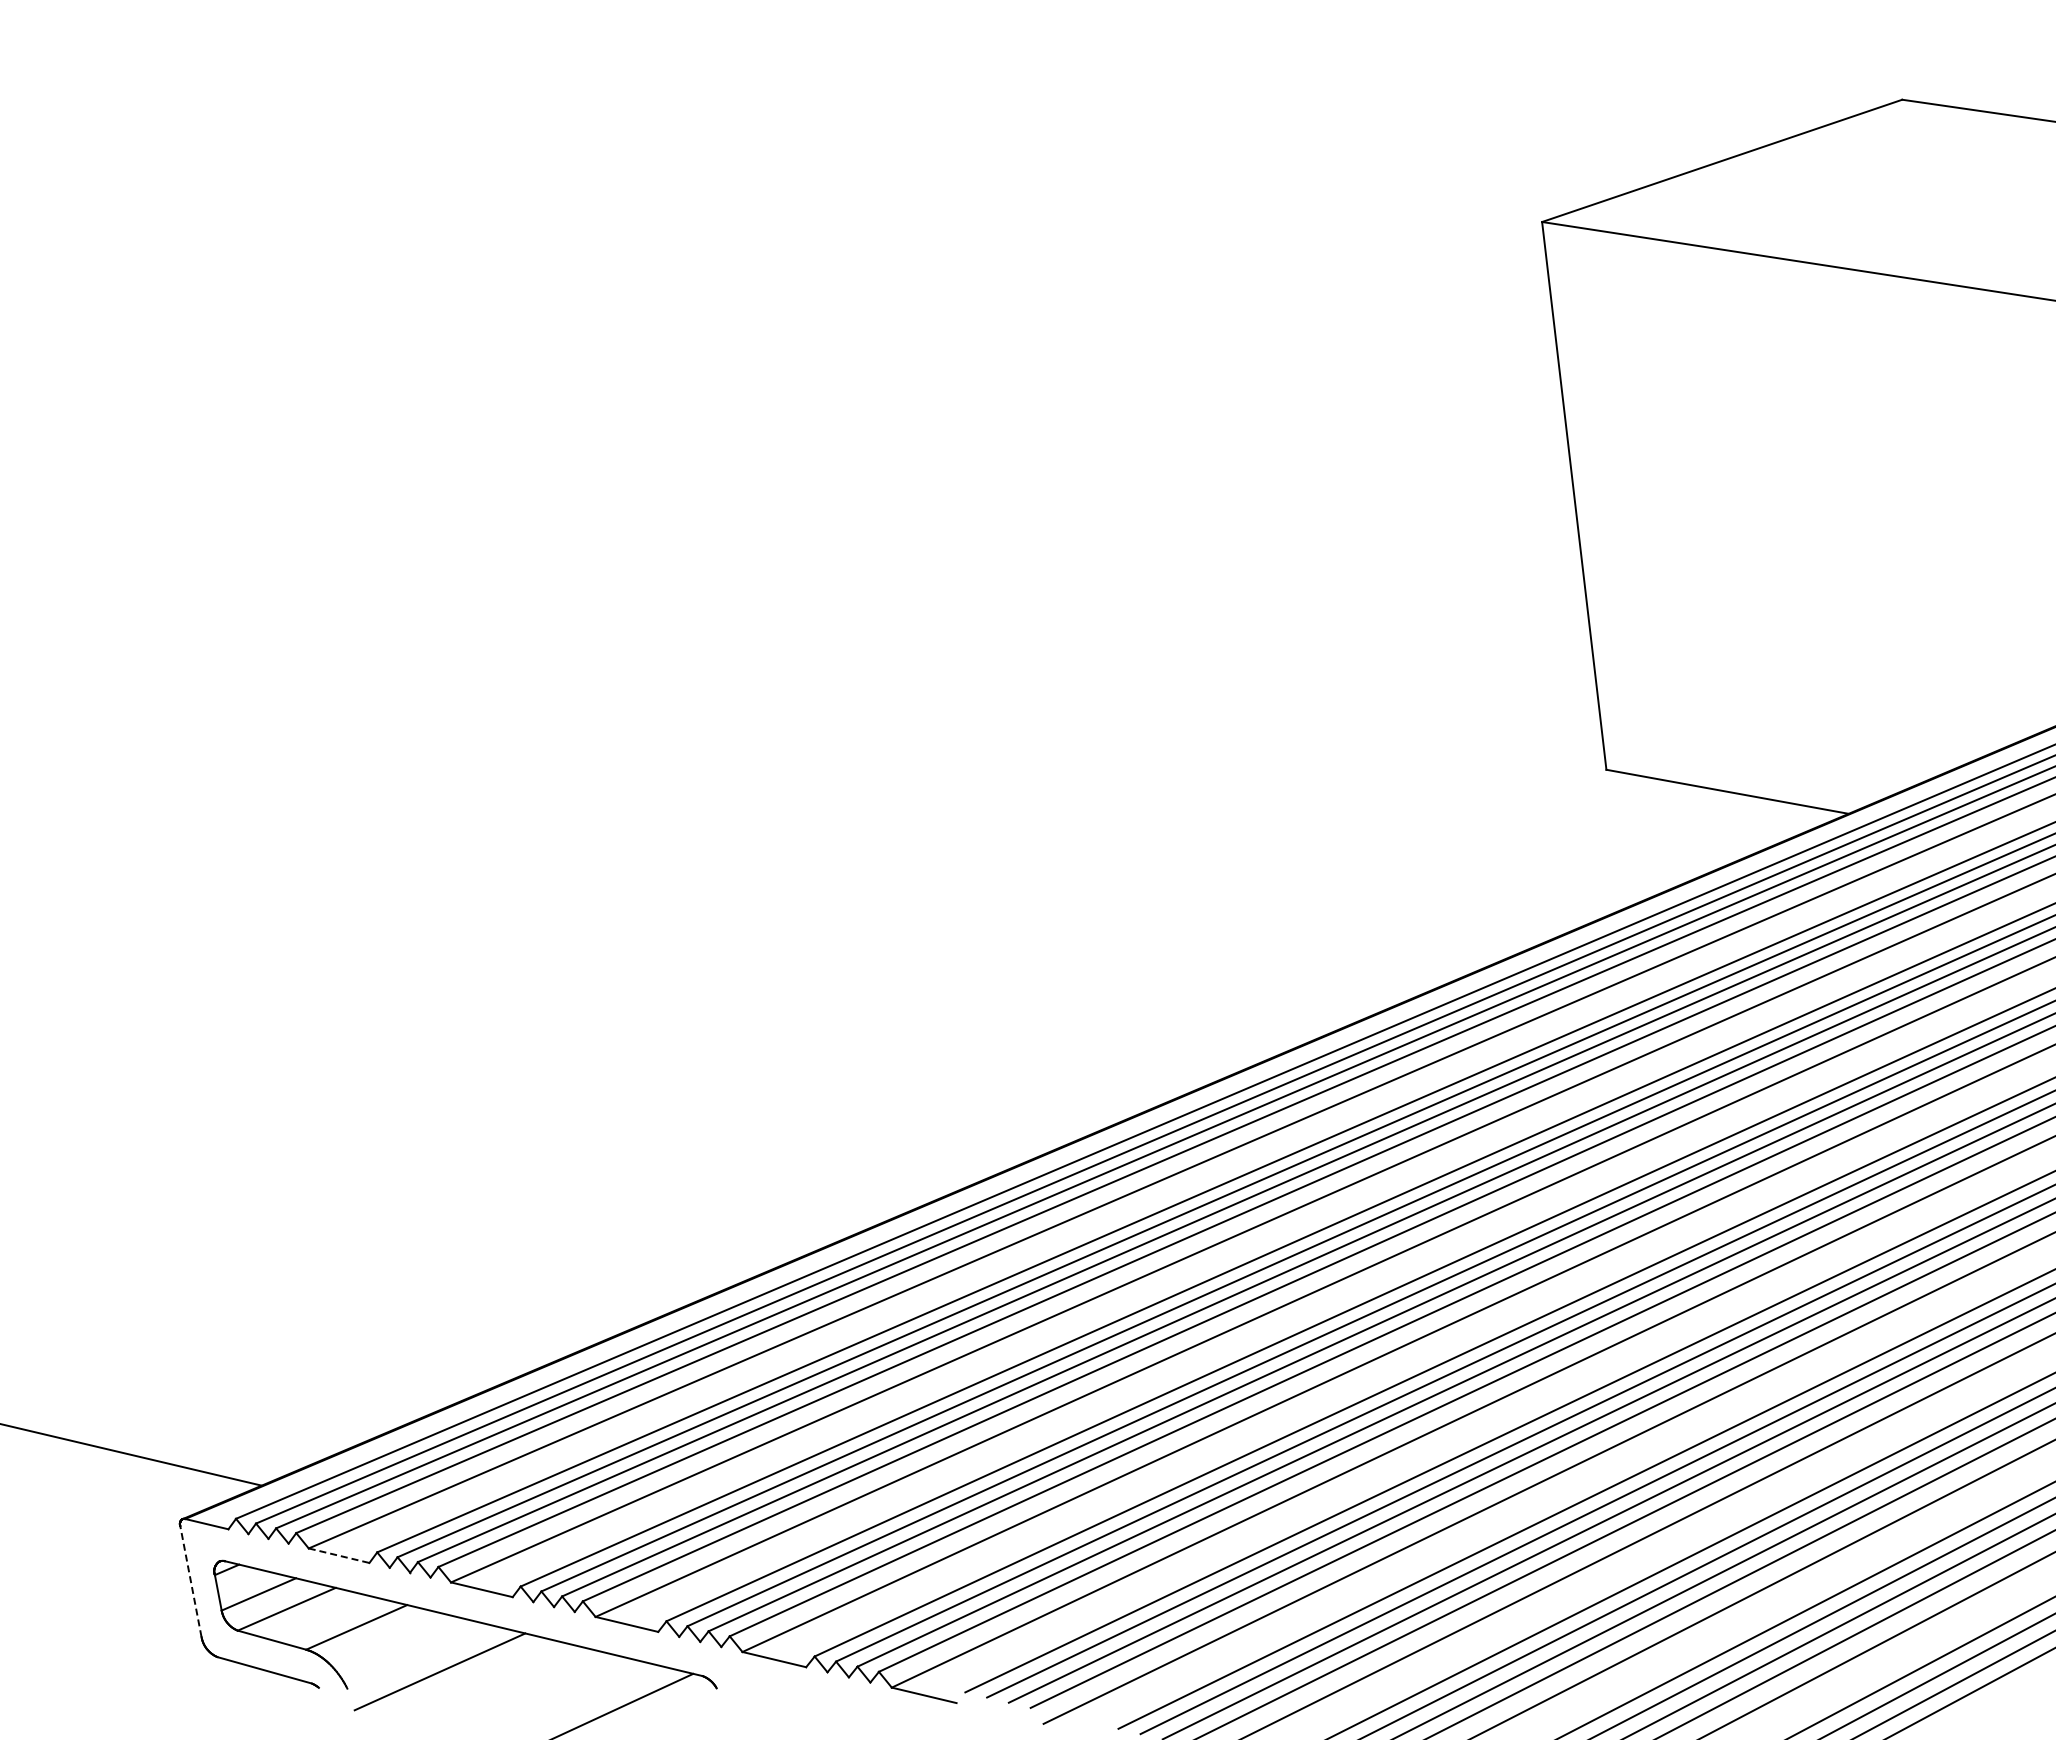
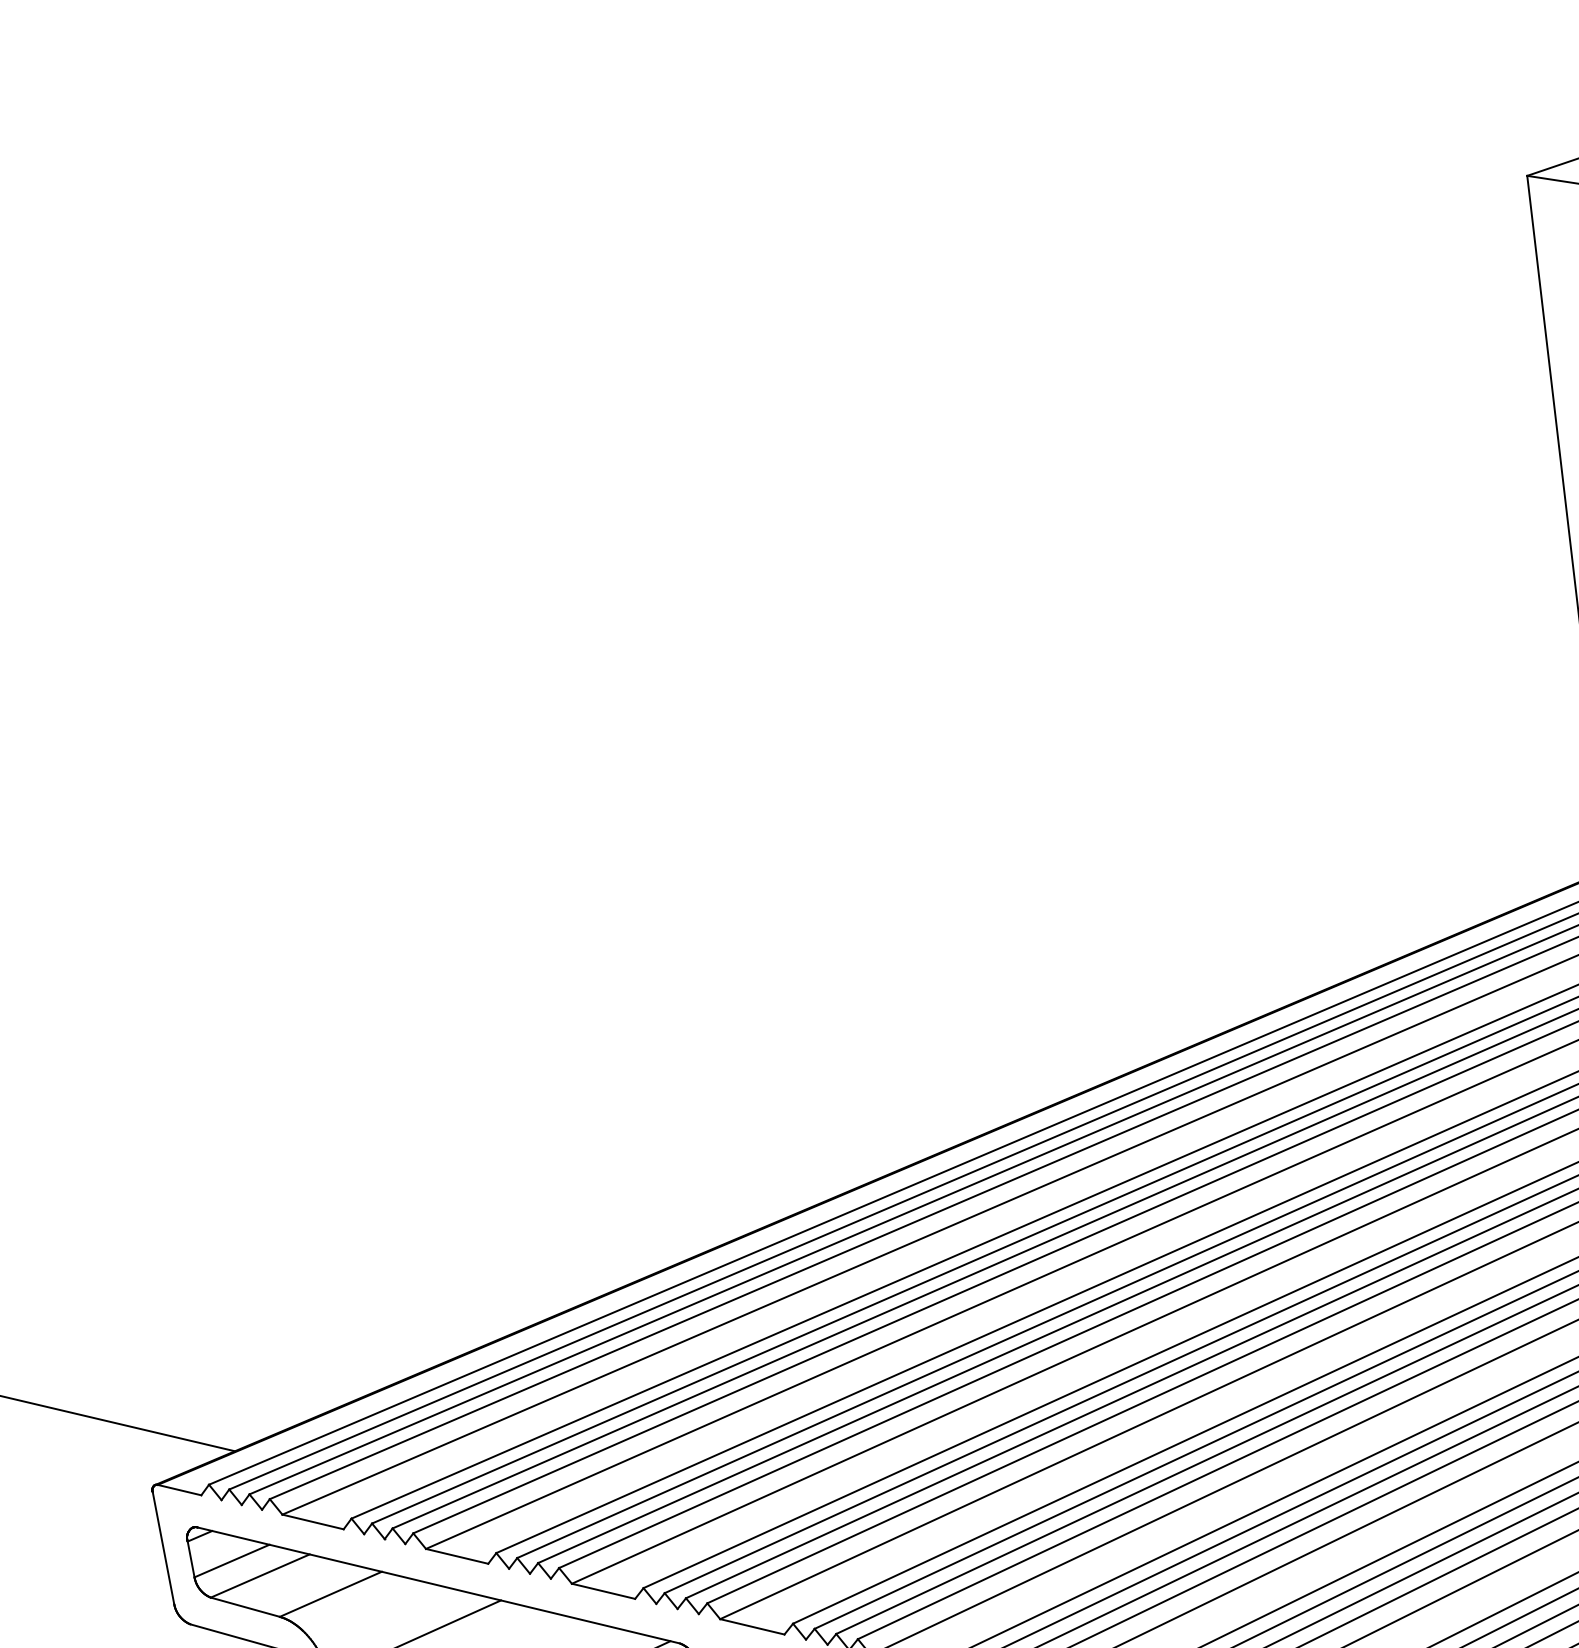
line: (339, 1555) -> (313, 1521), dashed -> solid
line: (190, 1581) -> (163, 1548), dashed -> solid

